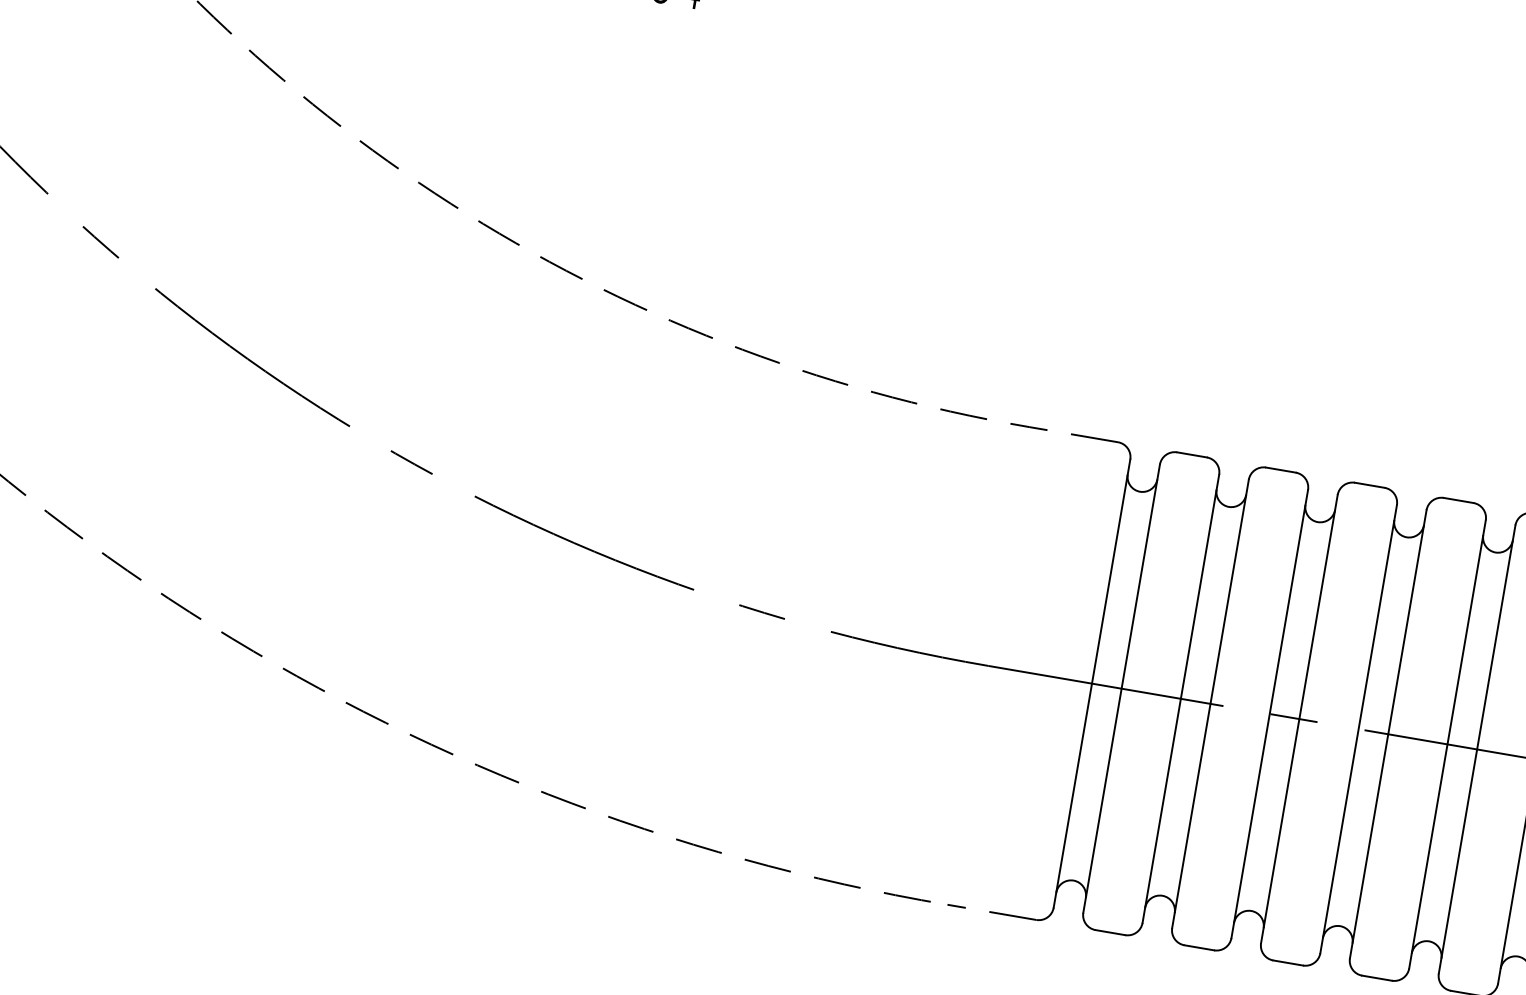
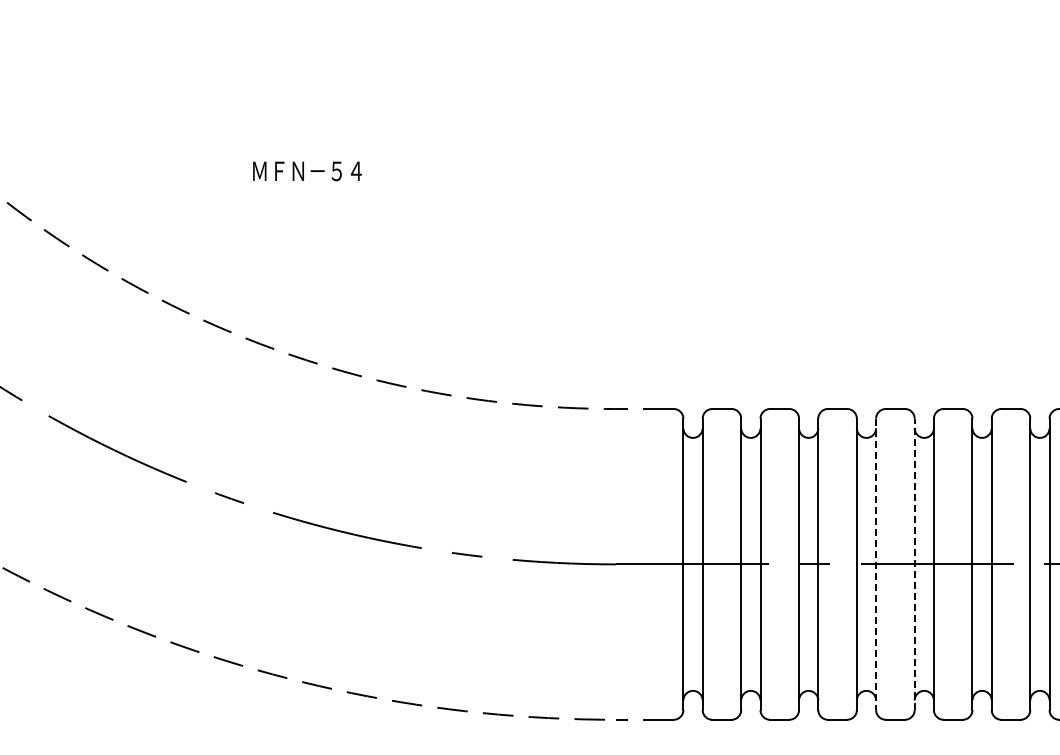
line: (1388, 734) -> (876, 564), solid -> dashed
line: (1447, 744) -> (914, 564), solid -> dashed

